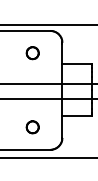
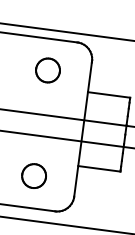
part: (32, 53) -> (47, 71), size x1.4
part: (32, 127) -> (33, 176), size x1.4

